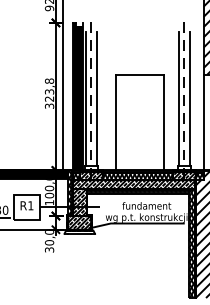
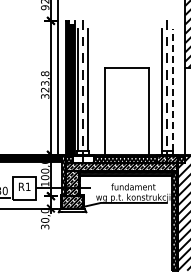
line: (189, 98) -> (172, 89), solid -> dashed
hatch: (90, 175) -> (82, 159), removed

